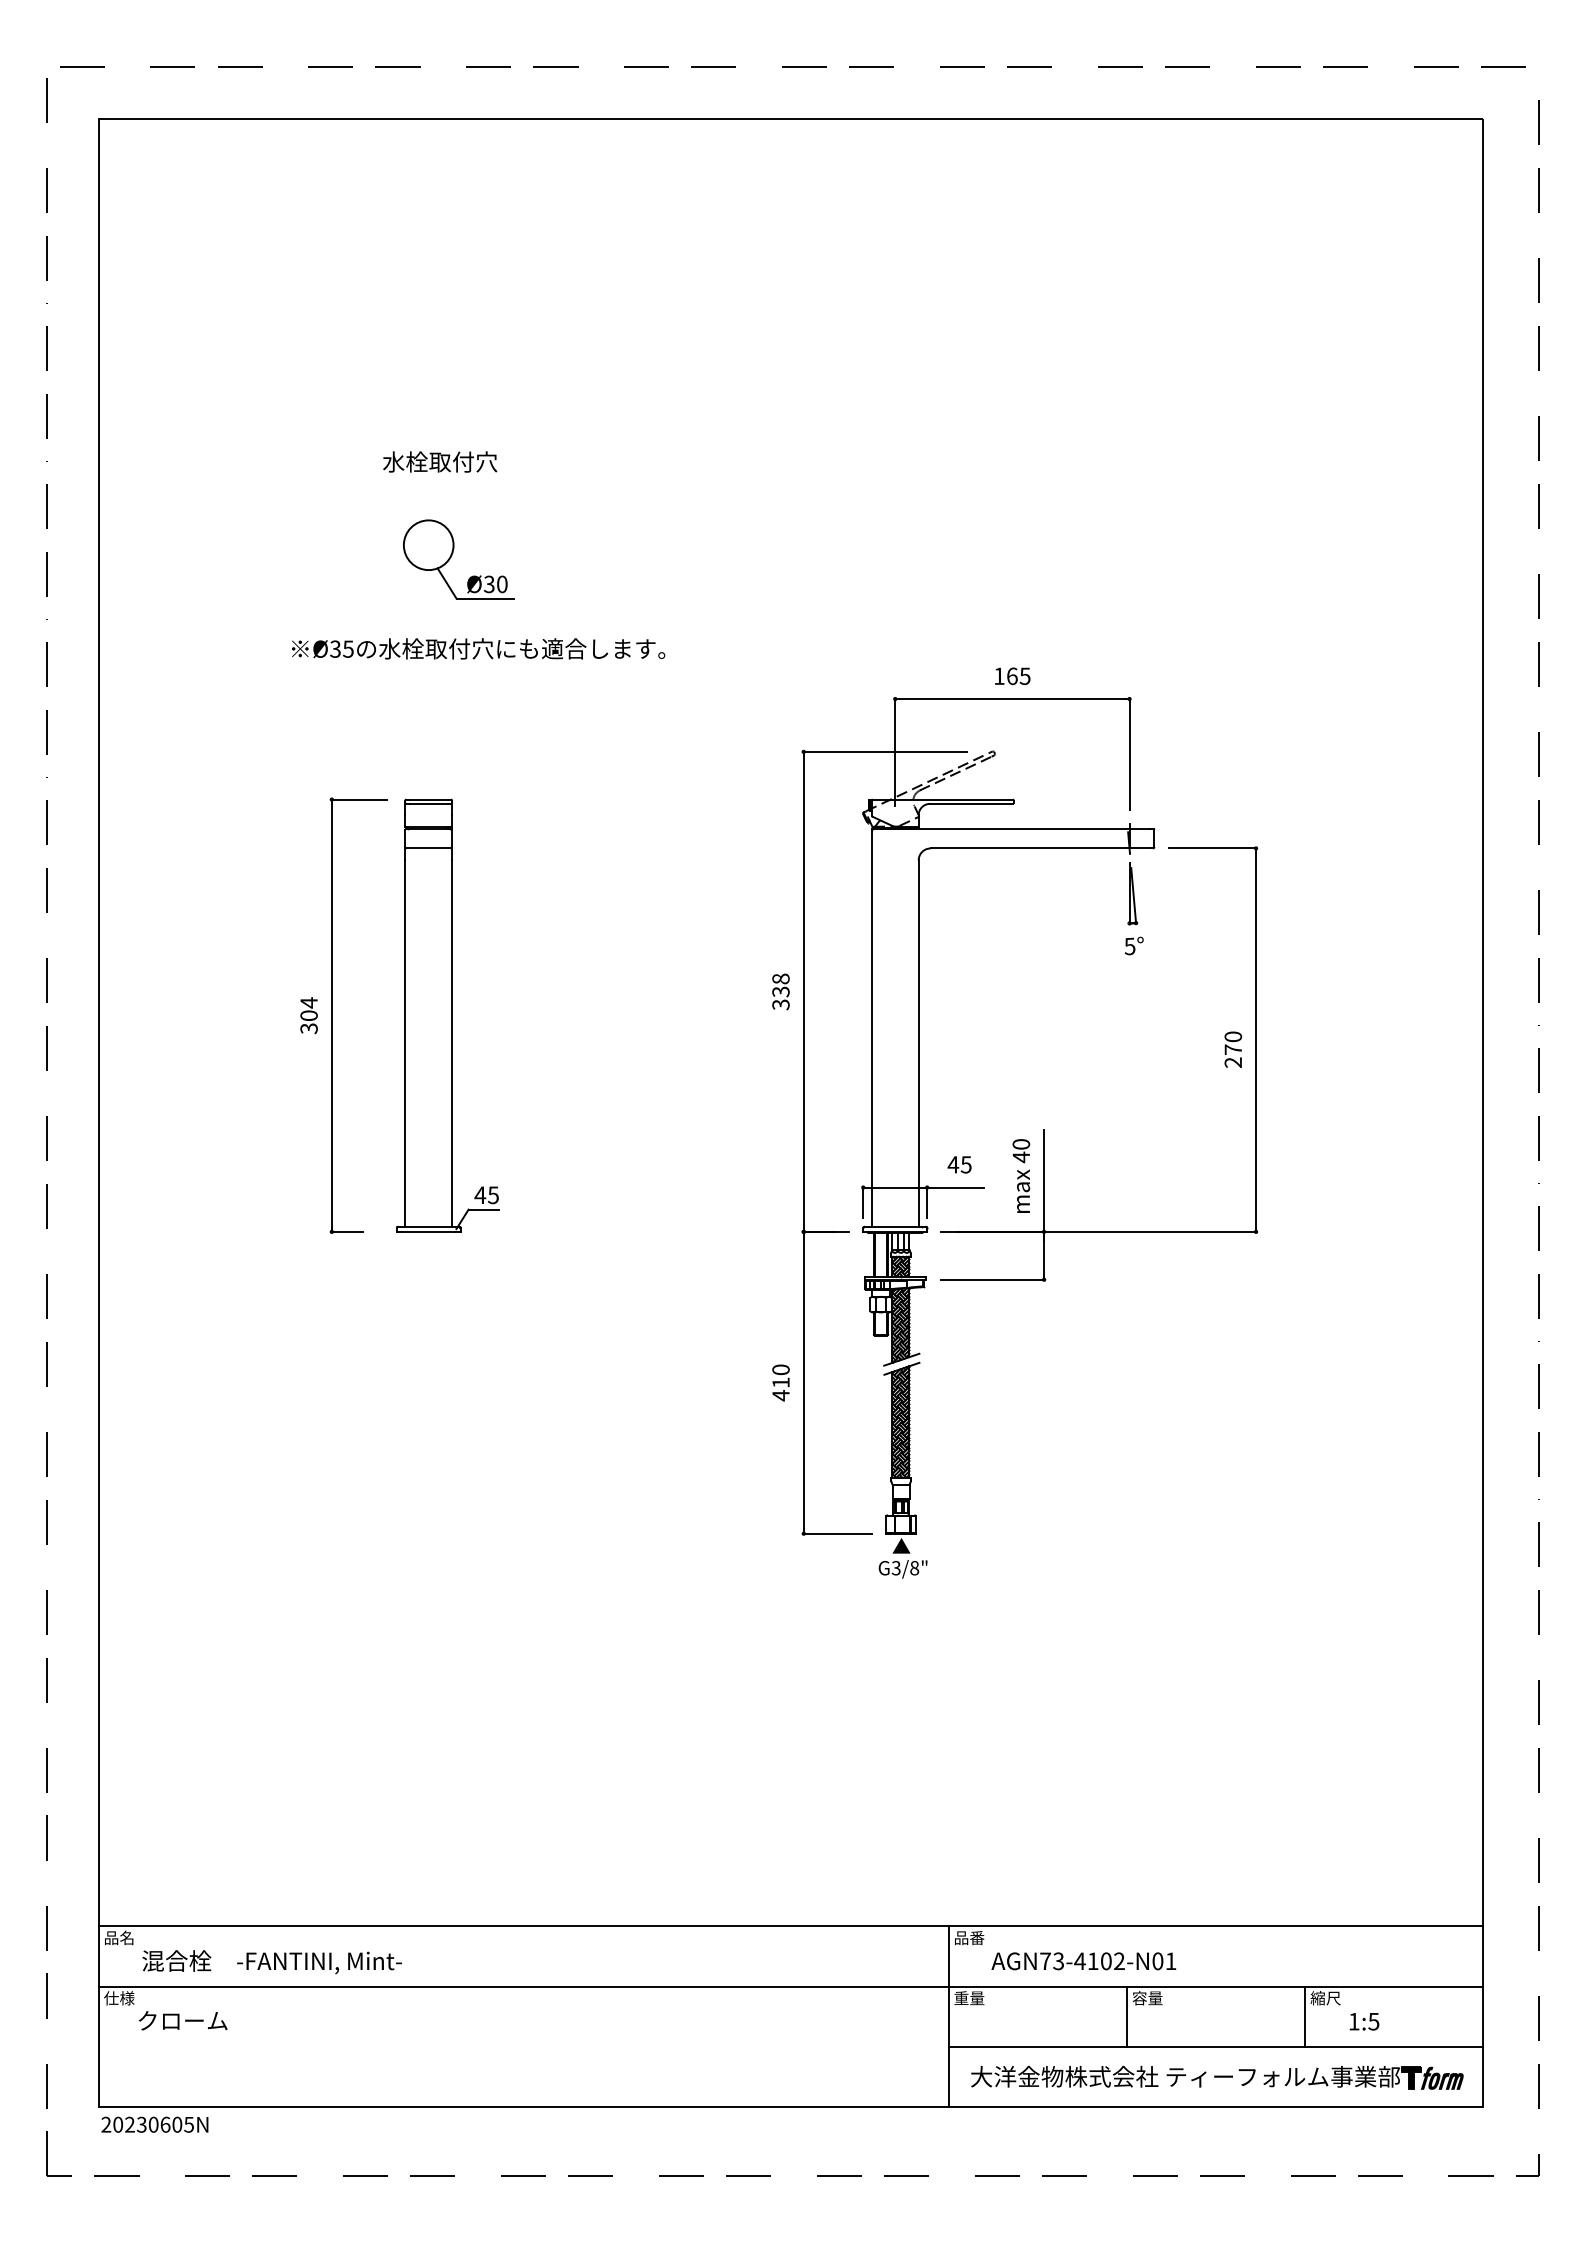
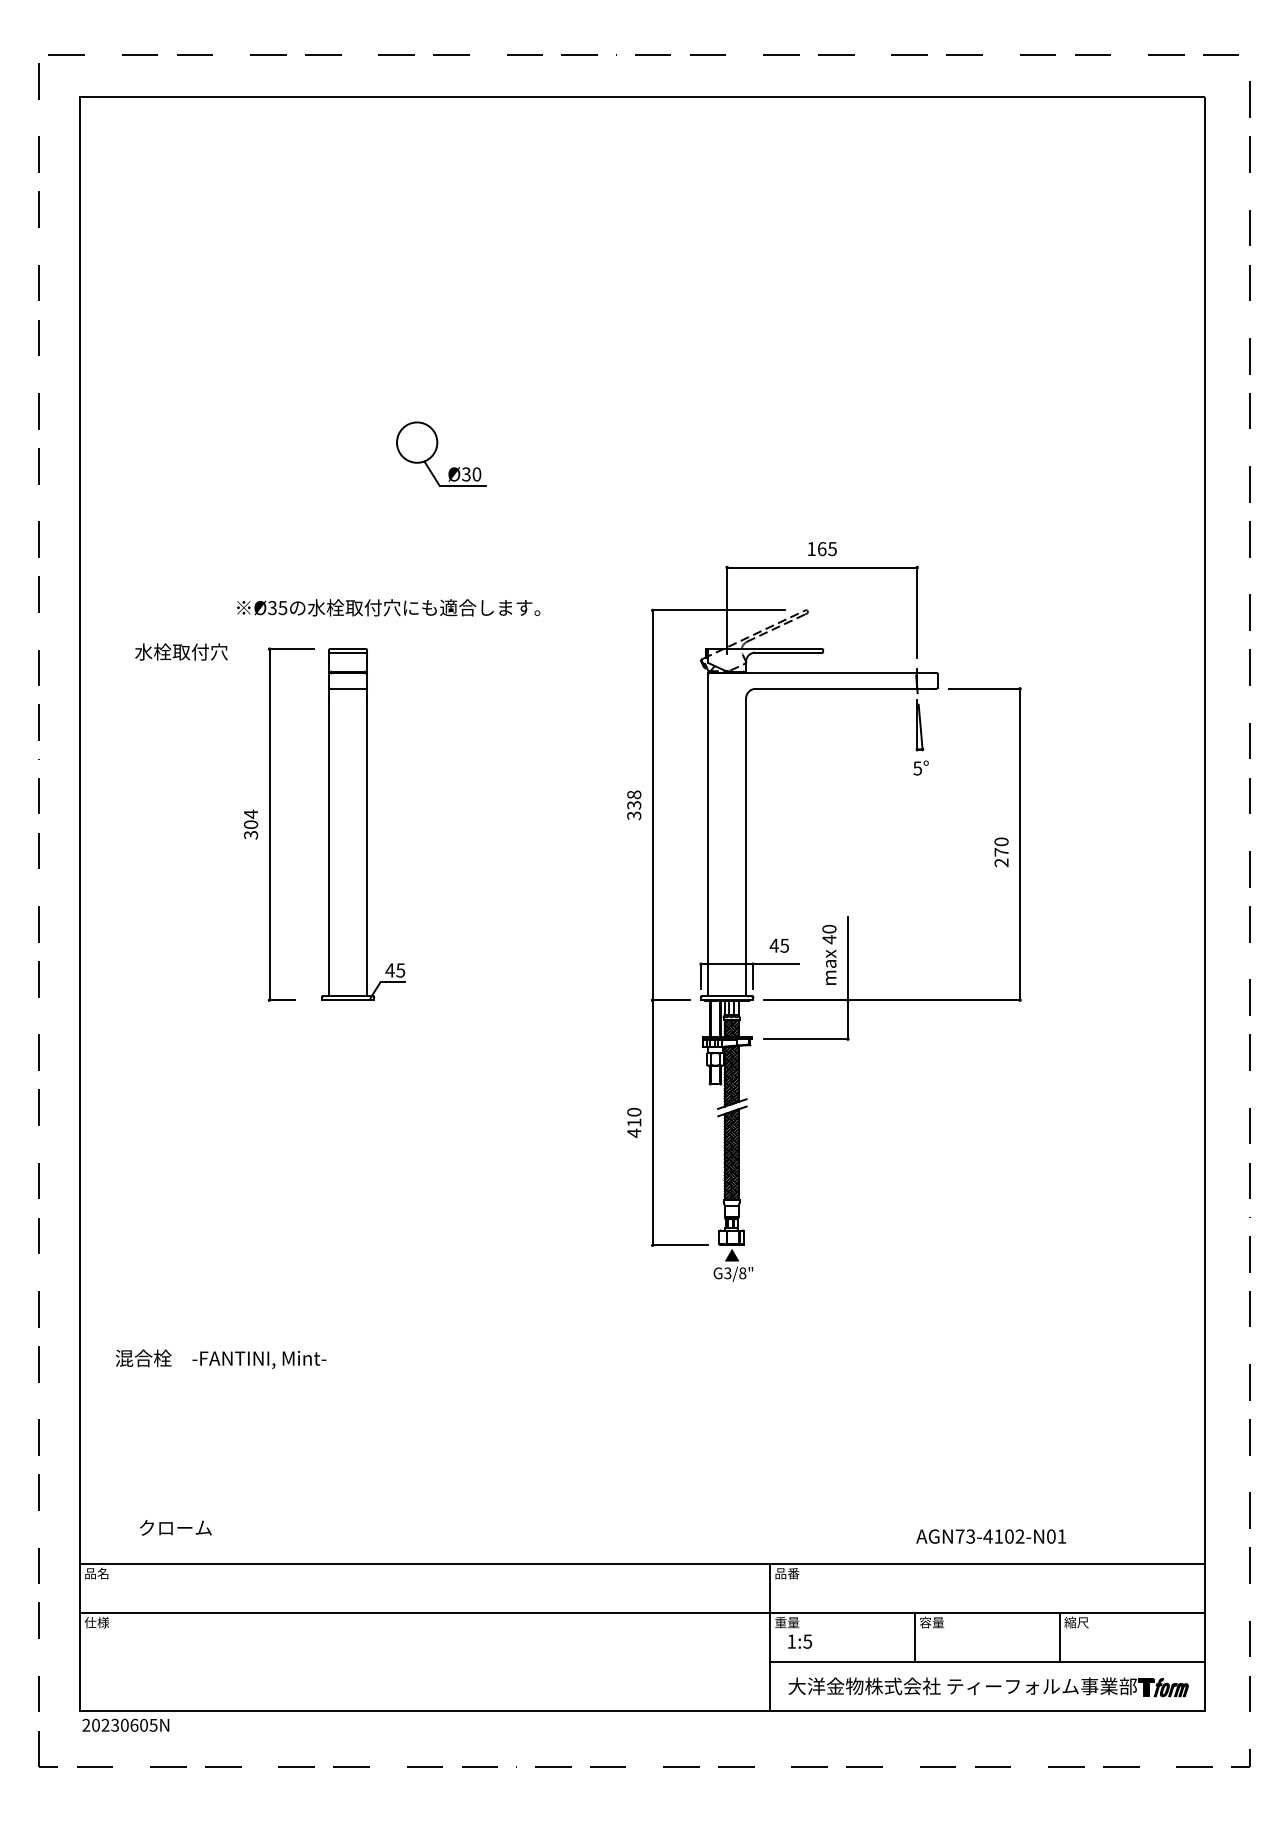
text: (440, 461) -> (181, 651), moved
part: (458, 558) -> (441, 453), moved
text: (478, 648) -> (388, 607), moved
text: (271, 1961) -> (220, 1358), moved
text: (1084, 1961) -> (991, 1536), moved
text: (182, 2020) -> (175, 1527), moved
text: (1364, 2021) -> (800, 1641), moved

